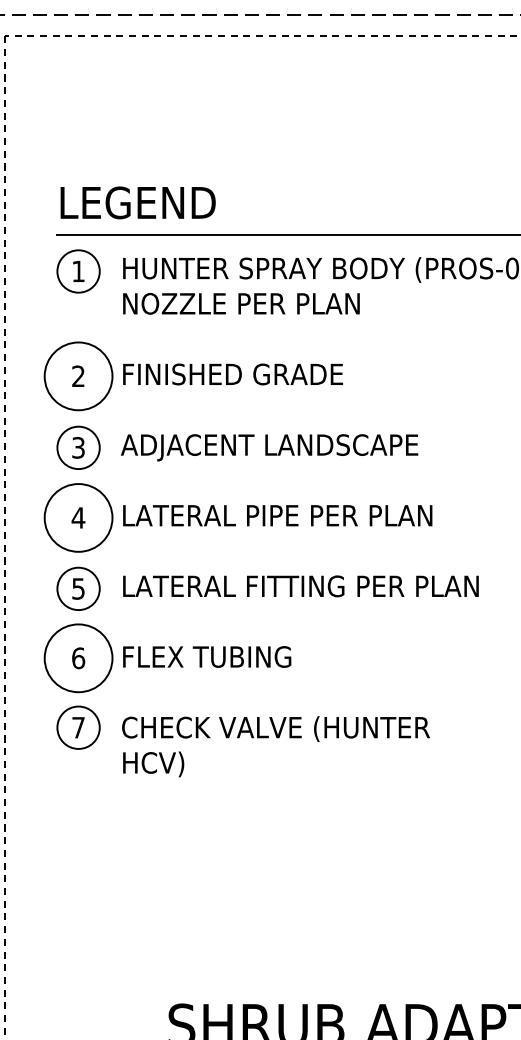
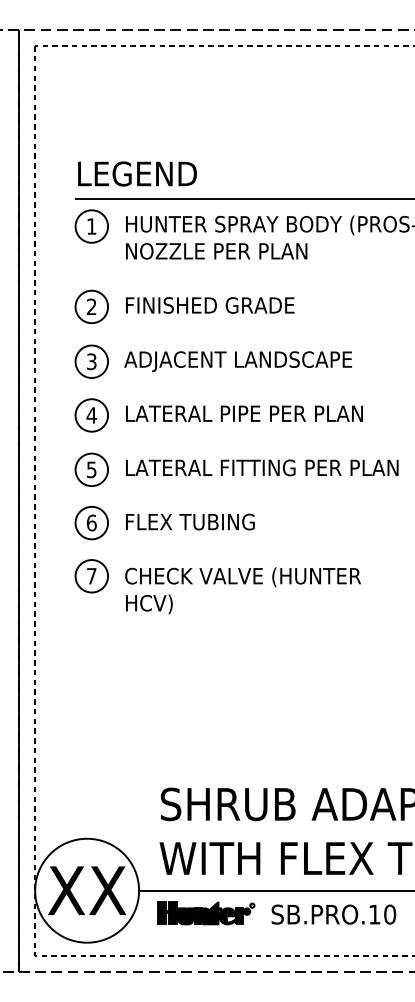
circle: (78, 375) -> (91, 306), size x0.62
circle: (78, 517) -> (91, 415), size x0.62
circle: (78, 657) -> (91, 522), size x0.62

